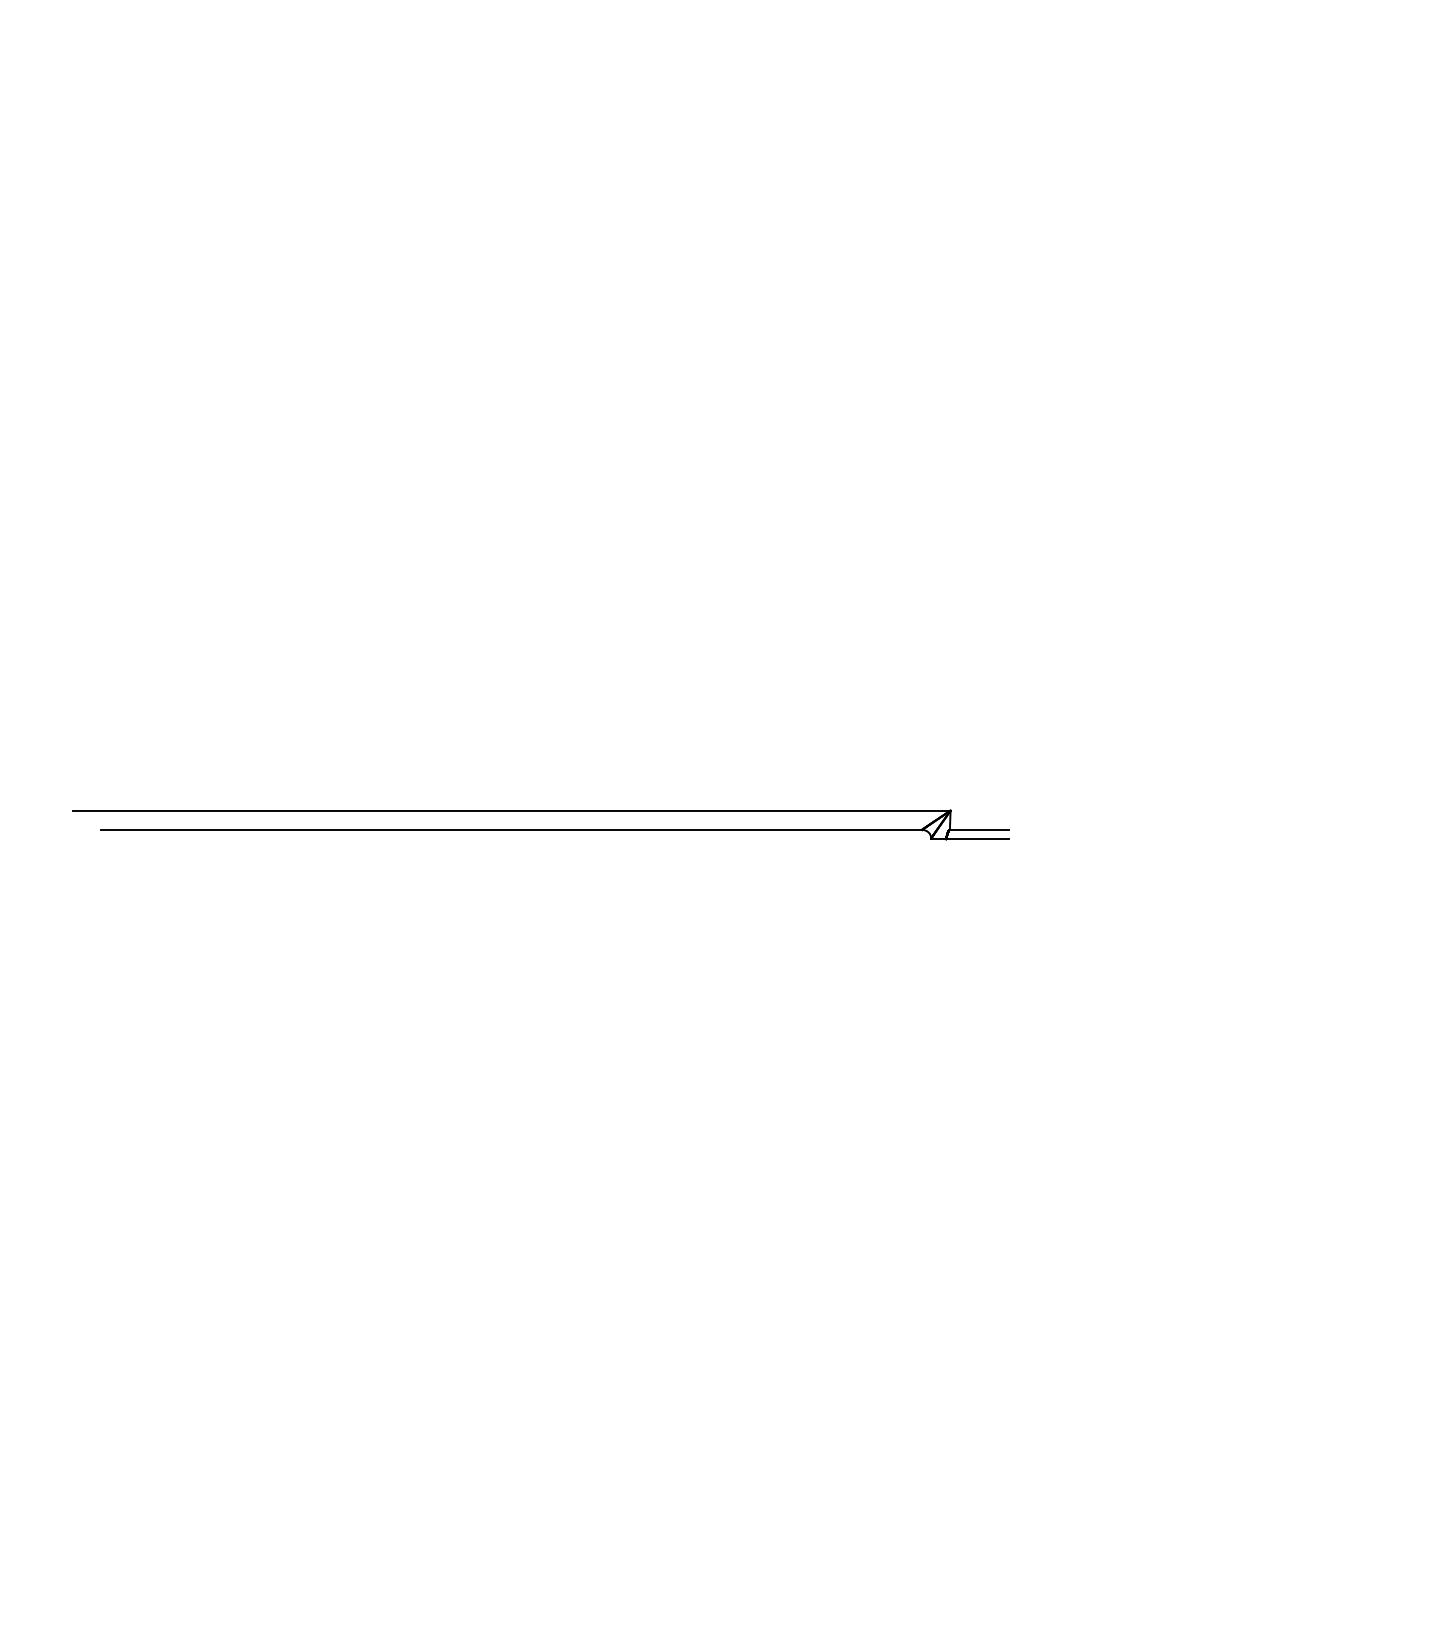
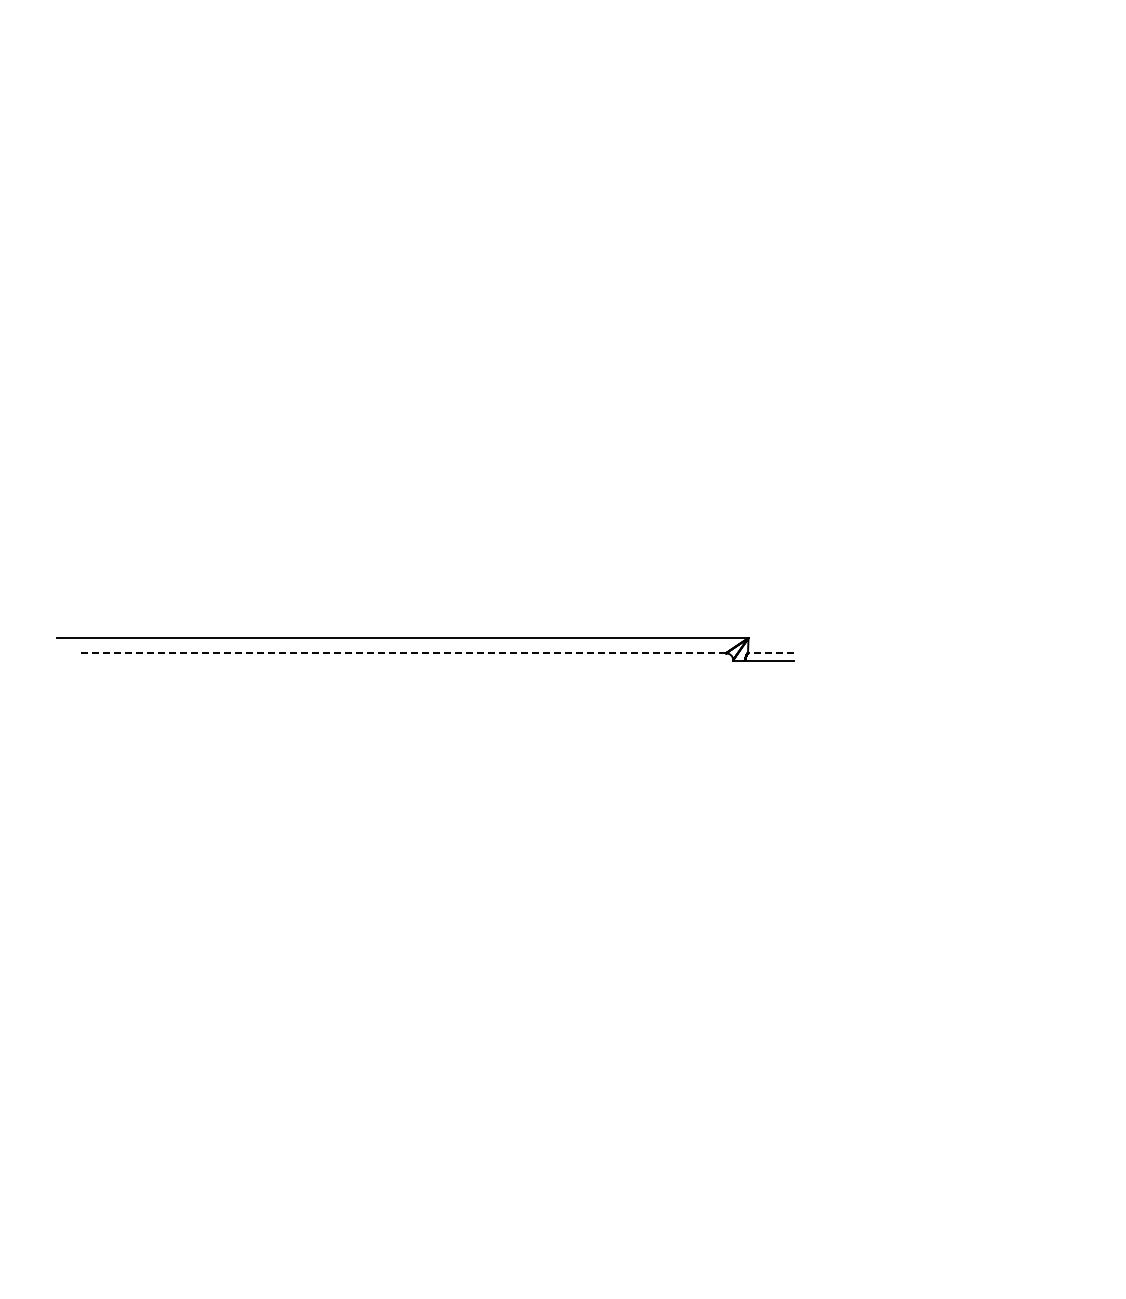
line: (511, 830) -> (402, 653), solid -> dashed
line: (978, 830) -> (770, 653), solid -> dashed

